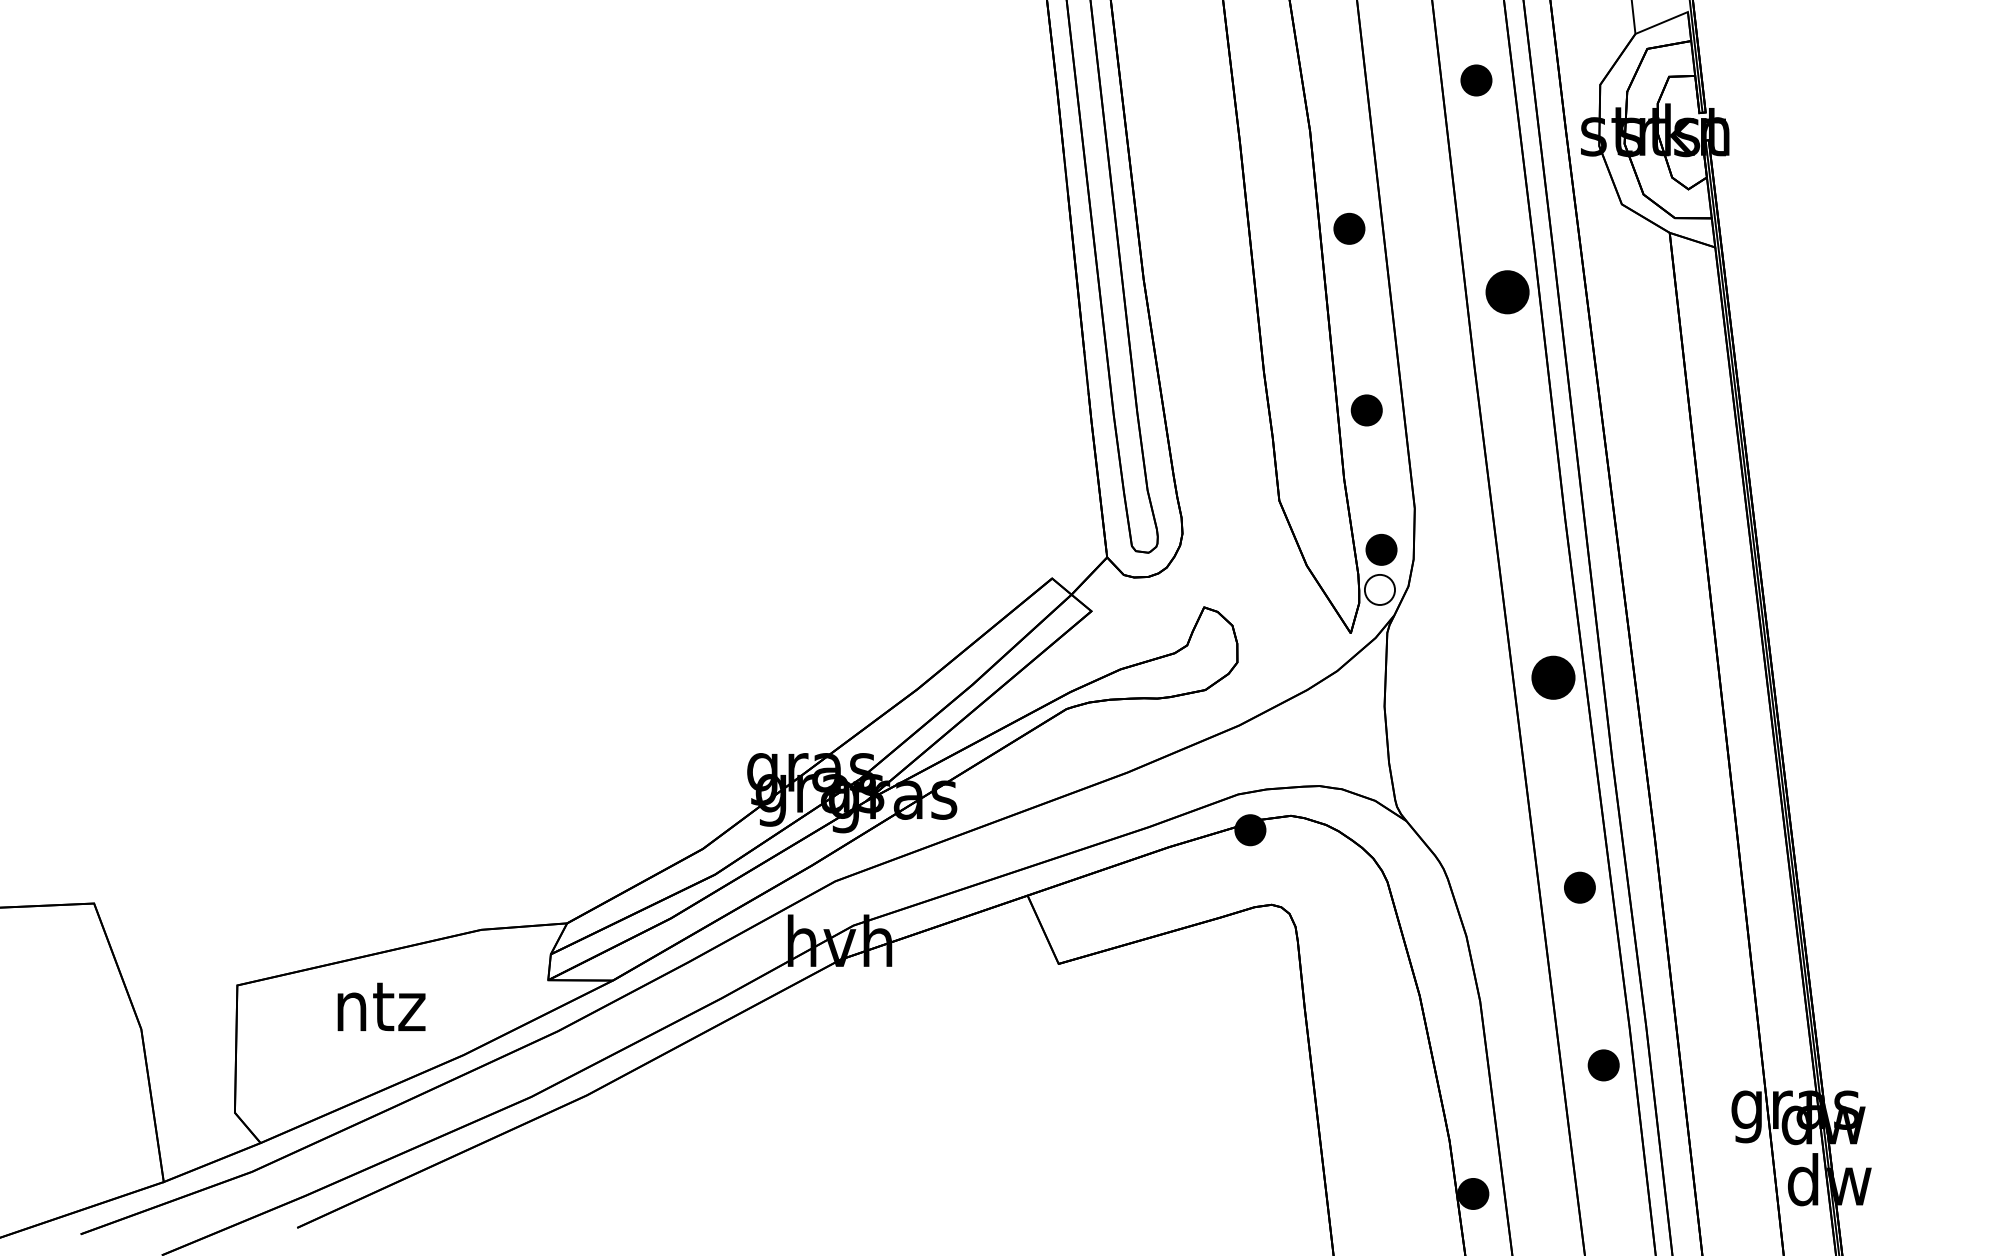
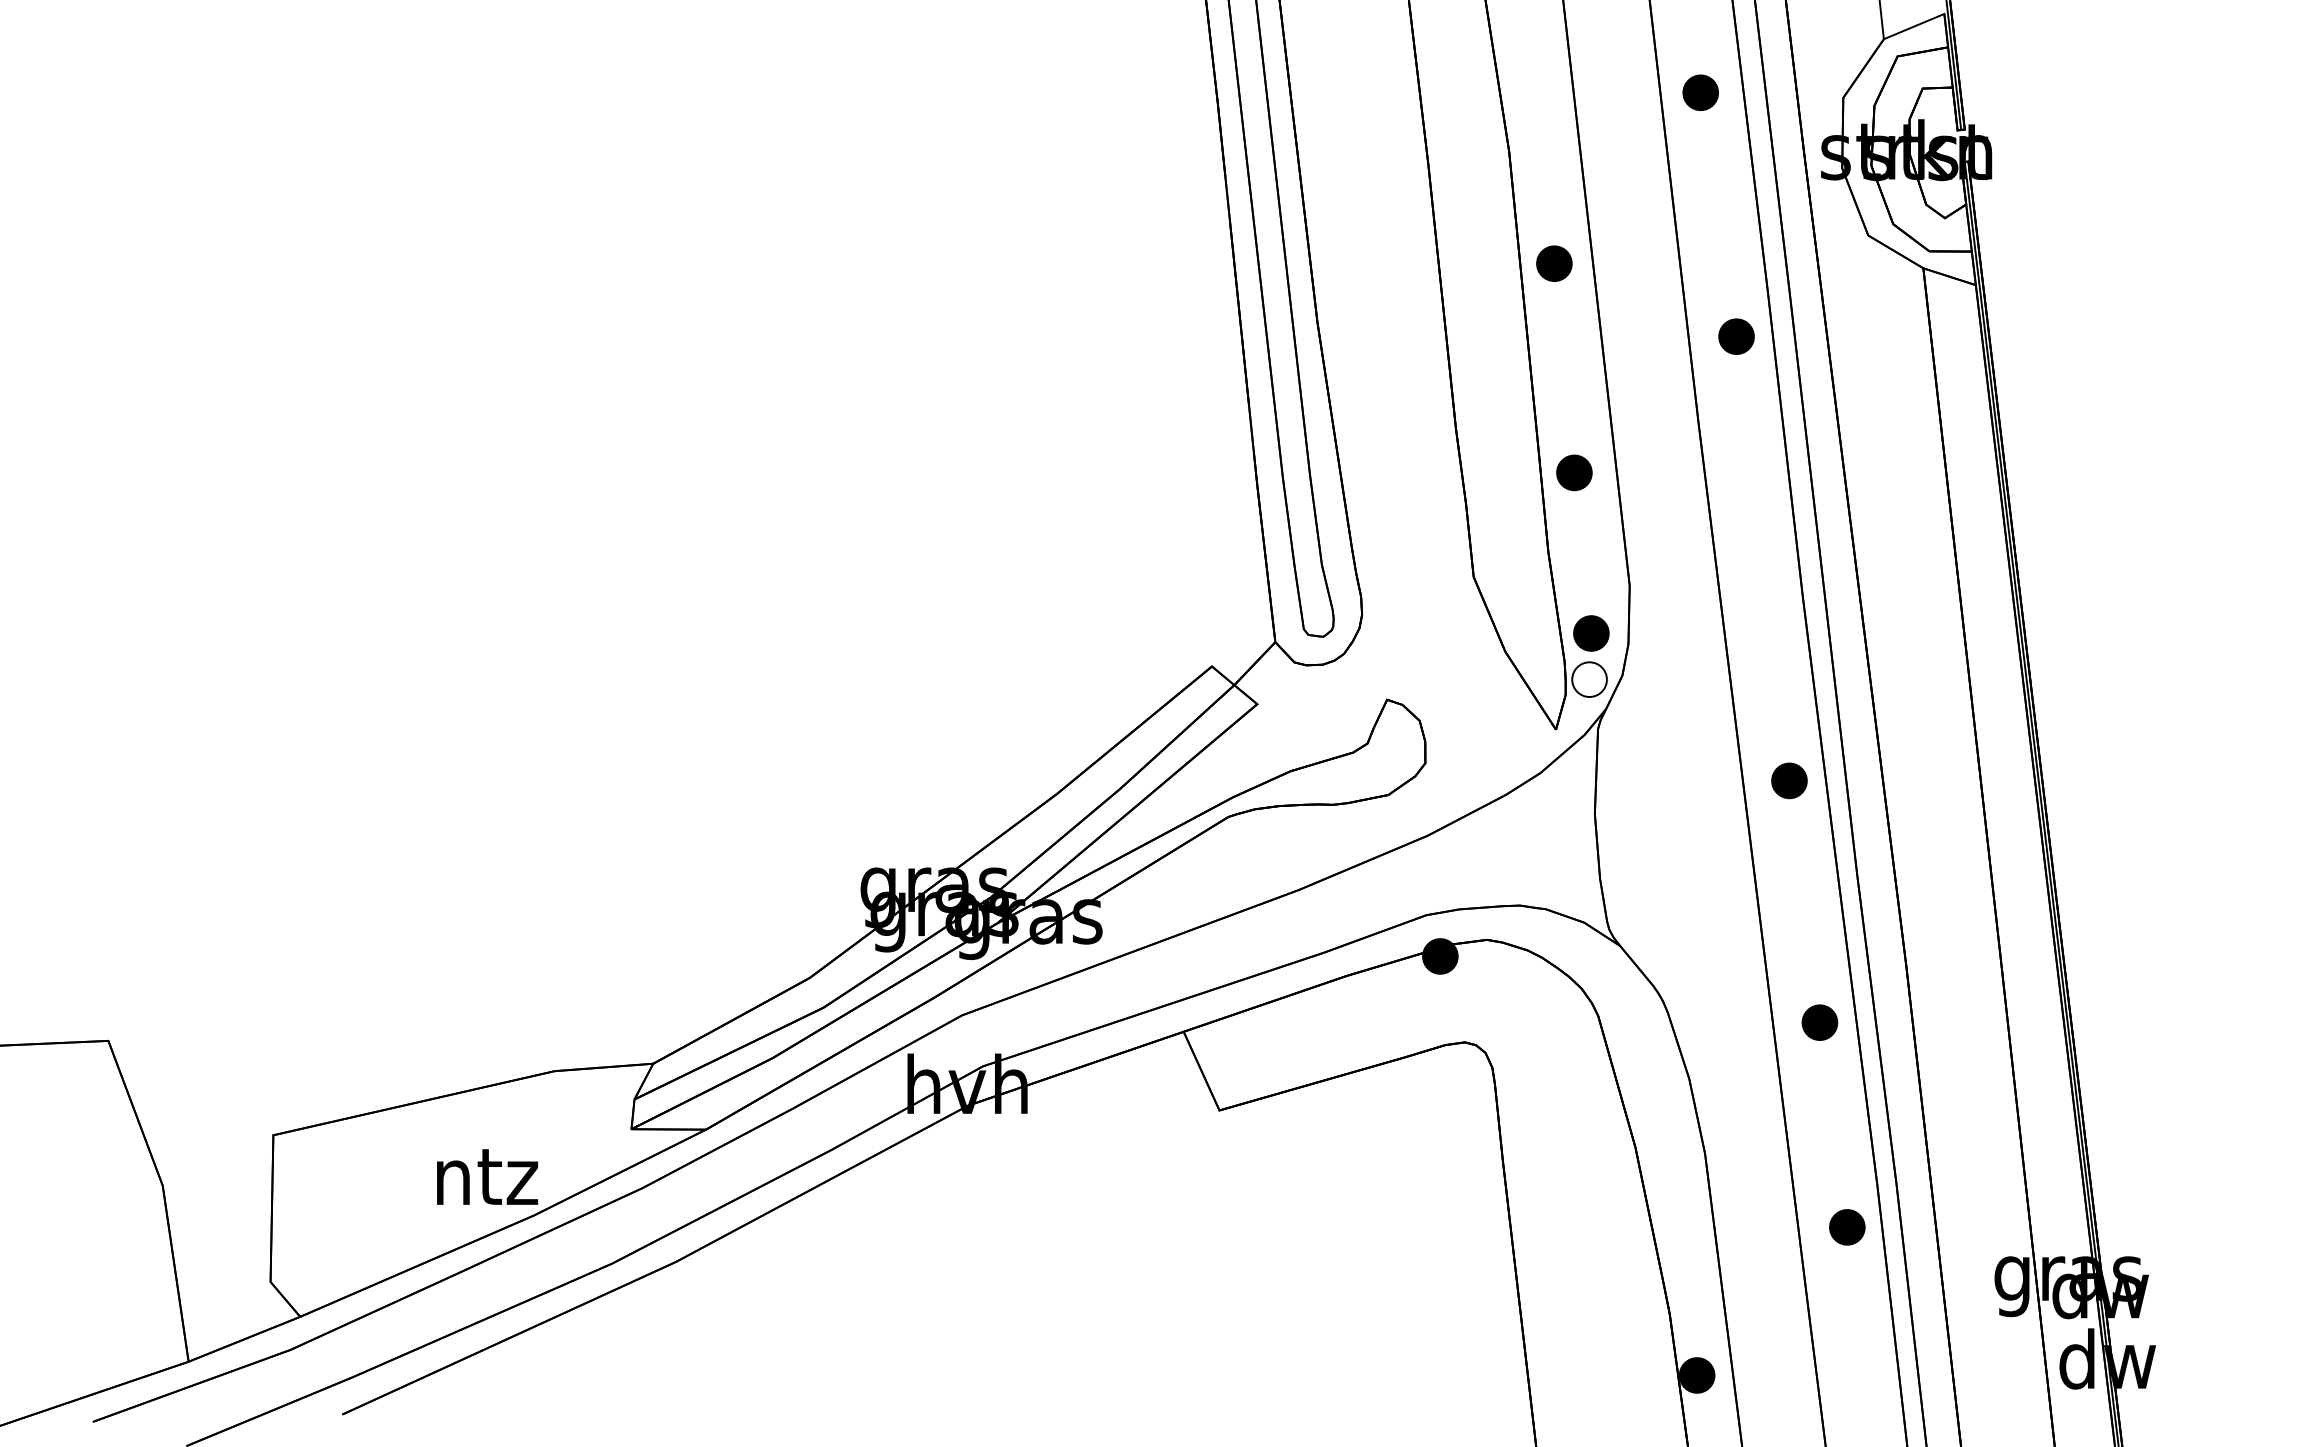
part: (1507, 292) -> (1736, 336), size x0.71
part: (1553, 677) -> (1789, 780), size x0.71
text: (381, 1006) -> (487, 1176), moved

